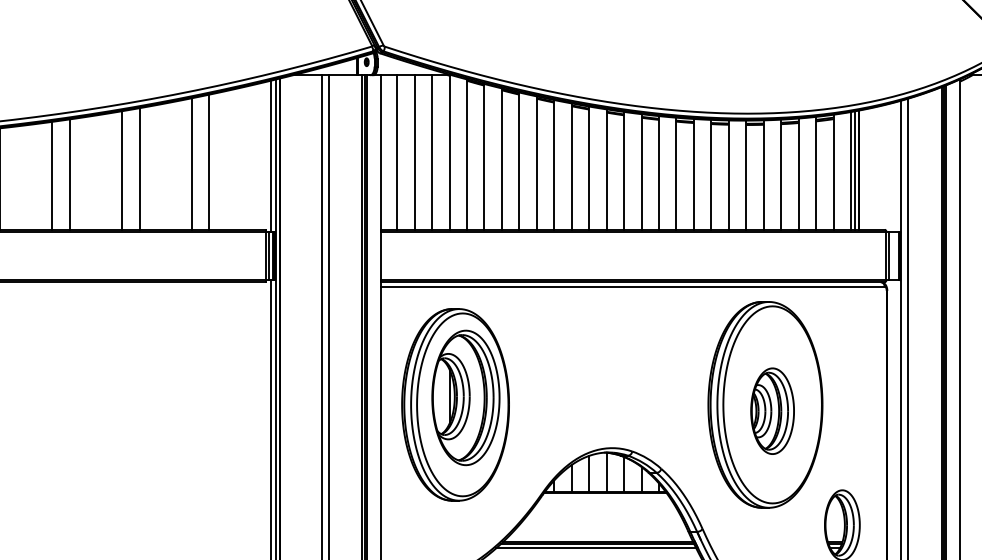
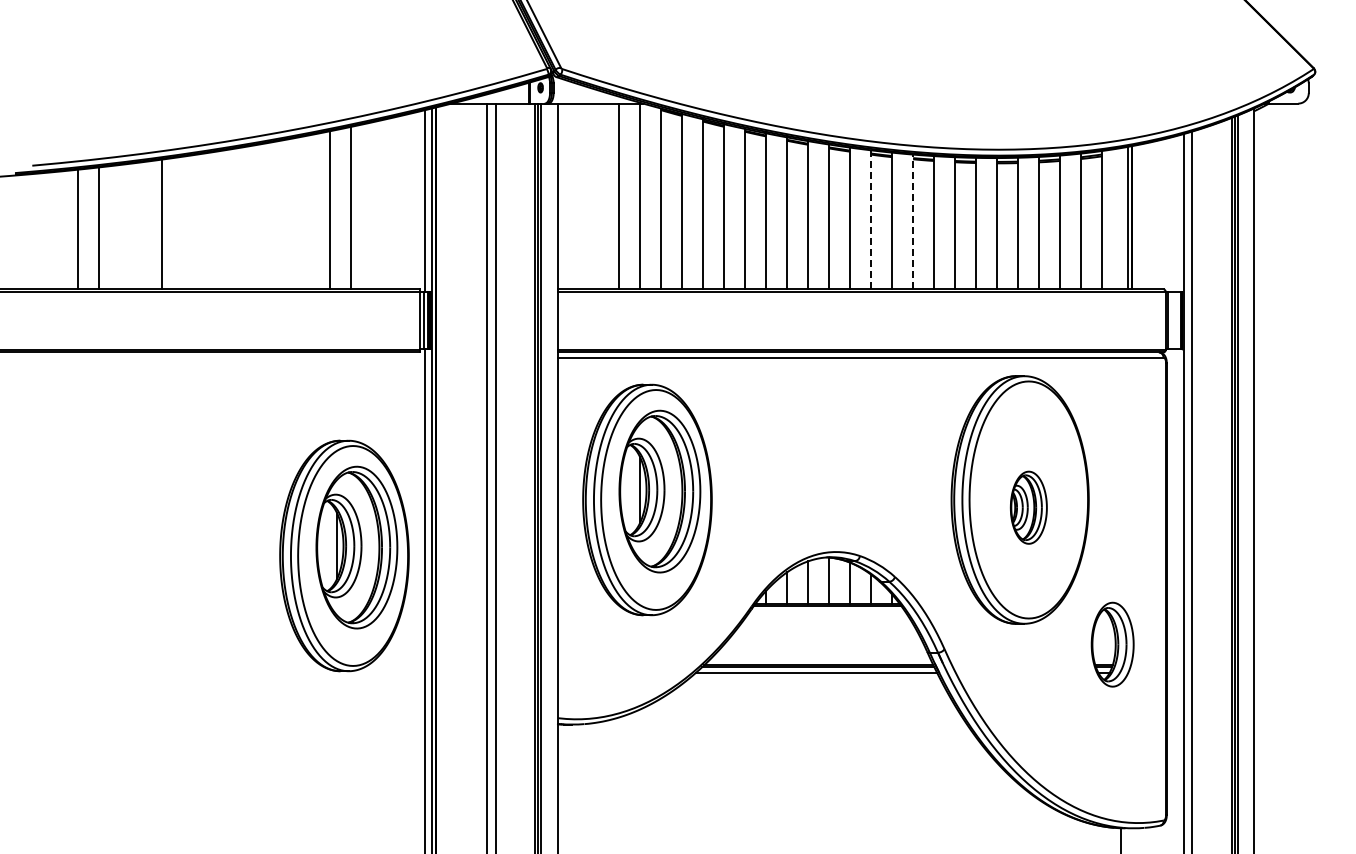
line: (397, 152) -> (577, 196), removed
line: (414, 152) -> (598, 196), removed
line: (139, 169) -> (267, 216), removed
line: (122, 170) -> (246, 217), removed
line: (851, 170) -> (1123, 218), removed
line: (641, 171) -> (871, 219), solid -> dashed
line: (676, 173) -> (913, 221), solid -> dashed
line: (69, 174) -> (183, 222), removed
part: (772, 411) -> (1028, 507), size x0.7
part: (203, 451) -> (344, 555), added

